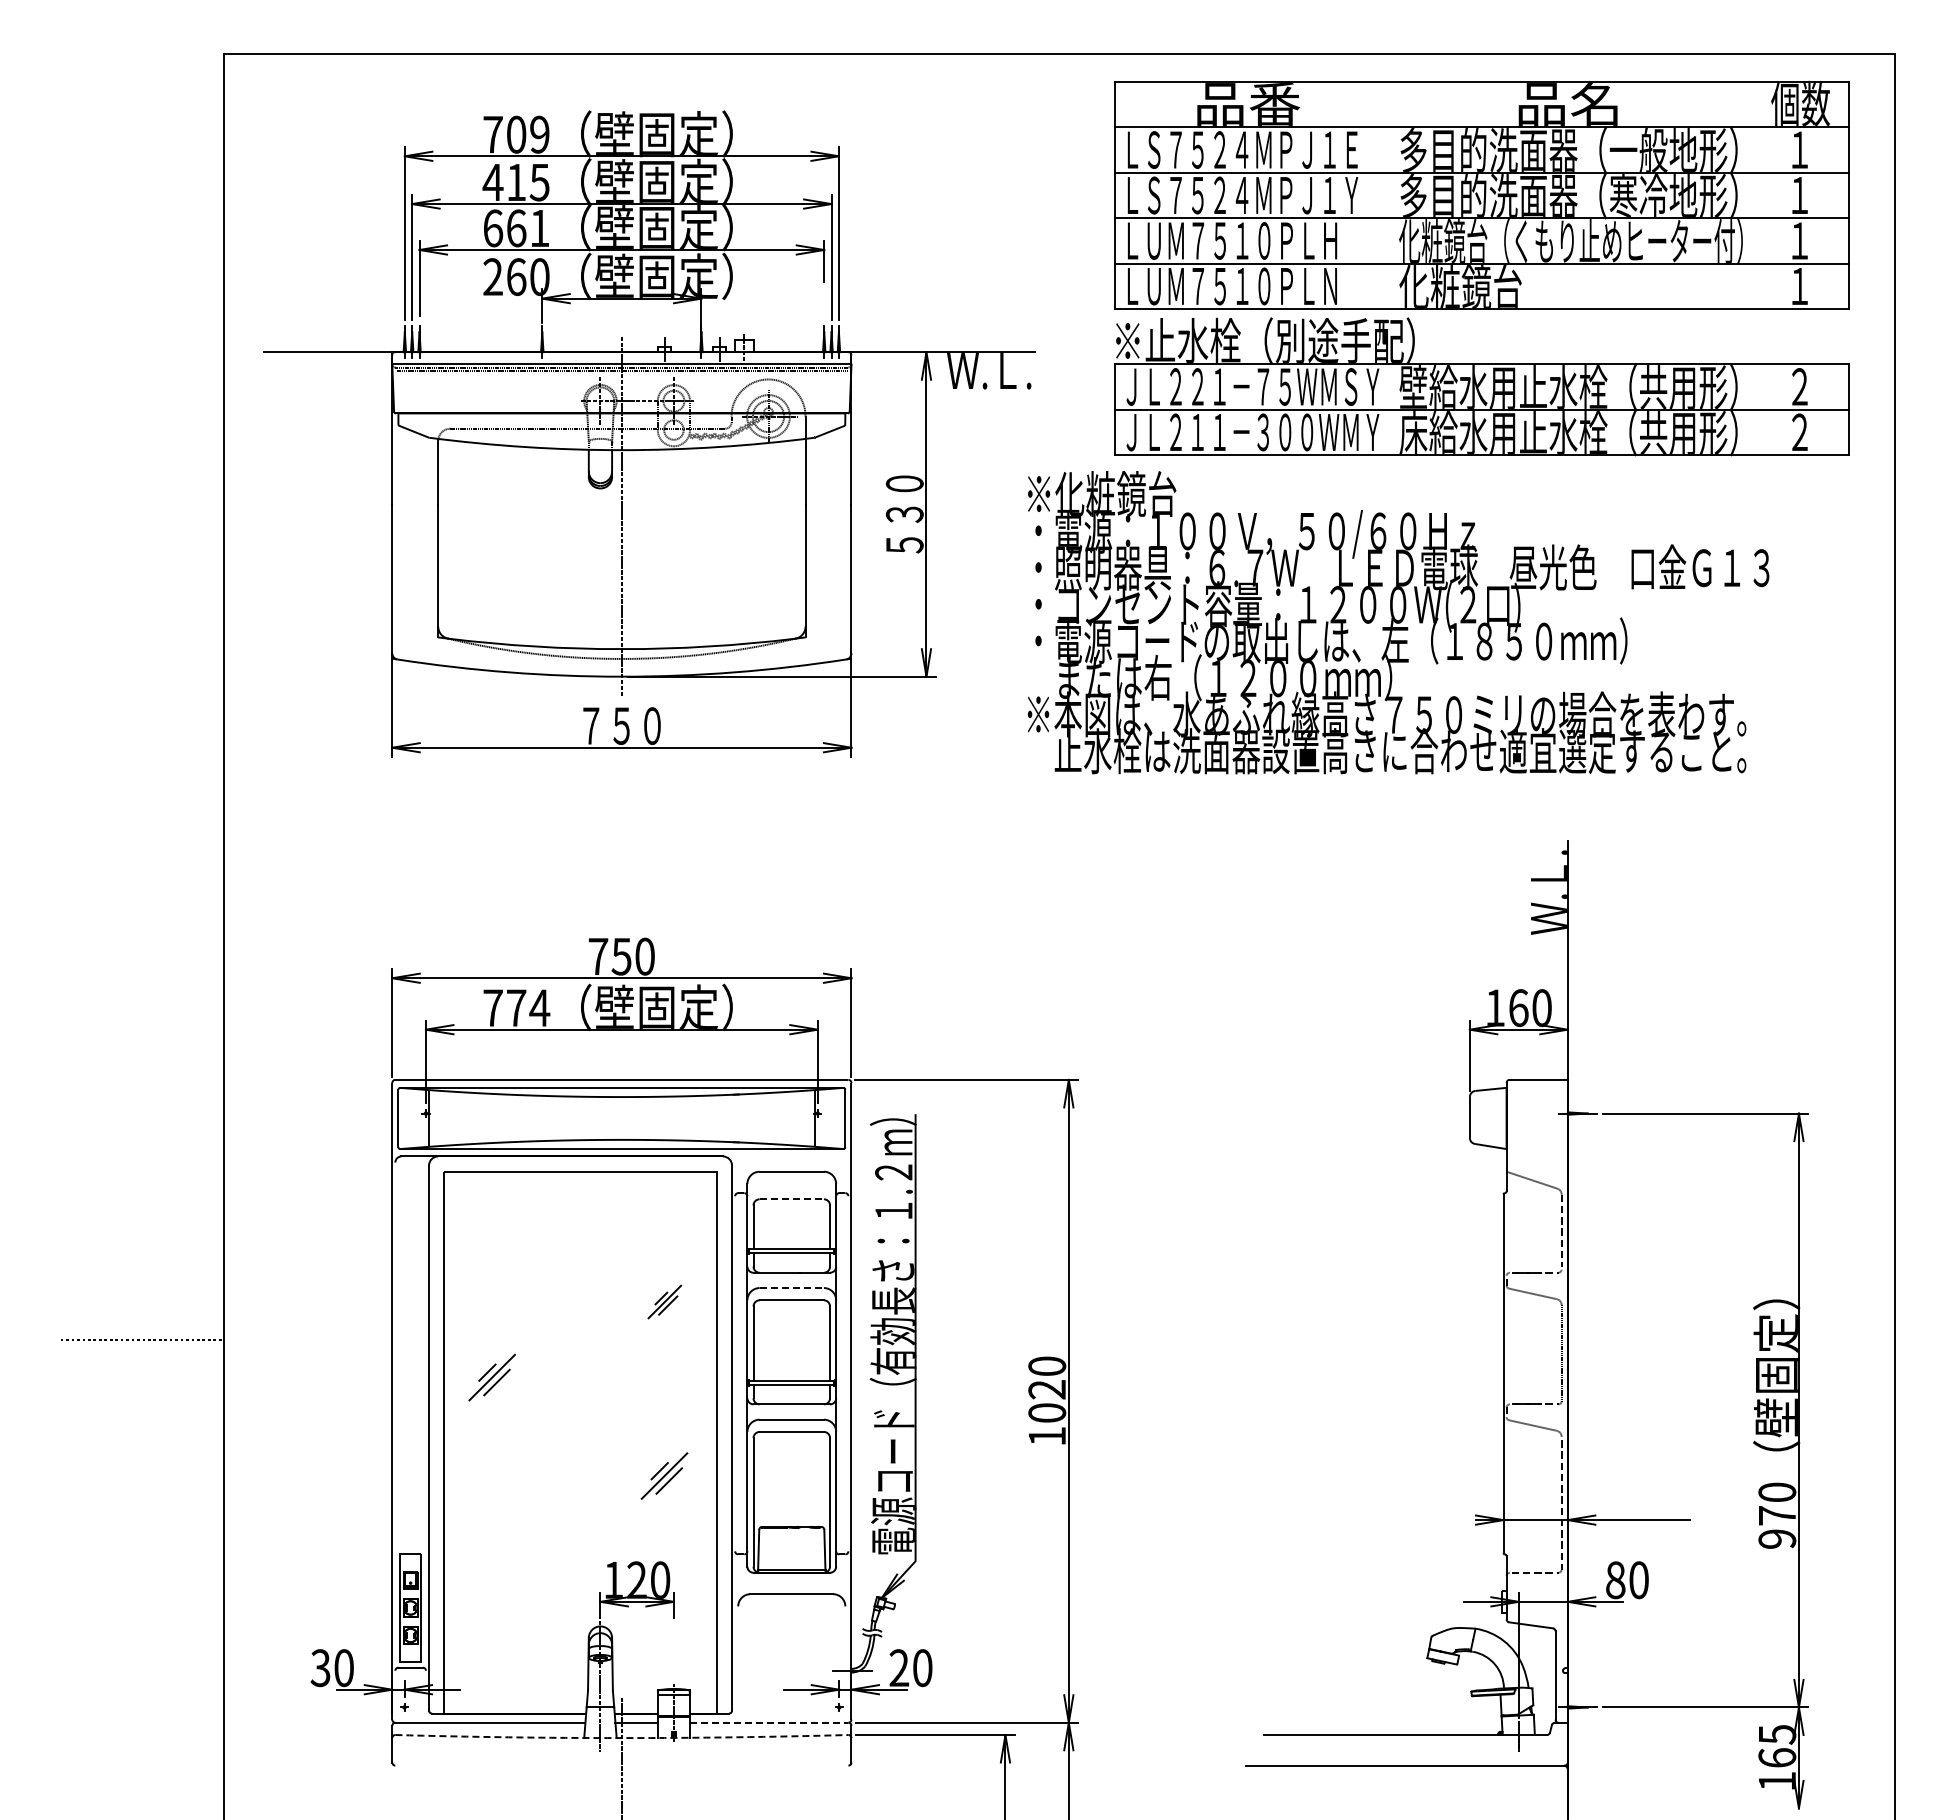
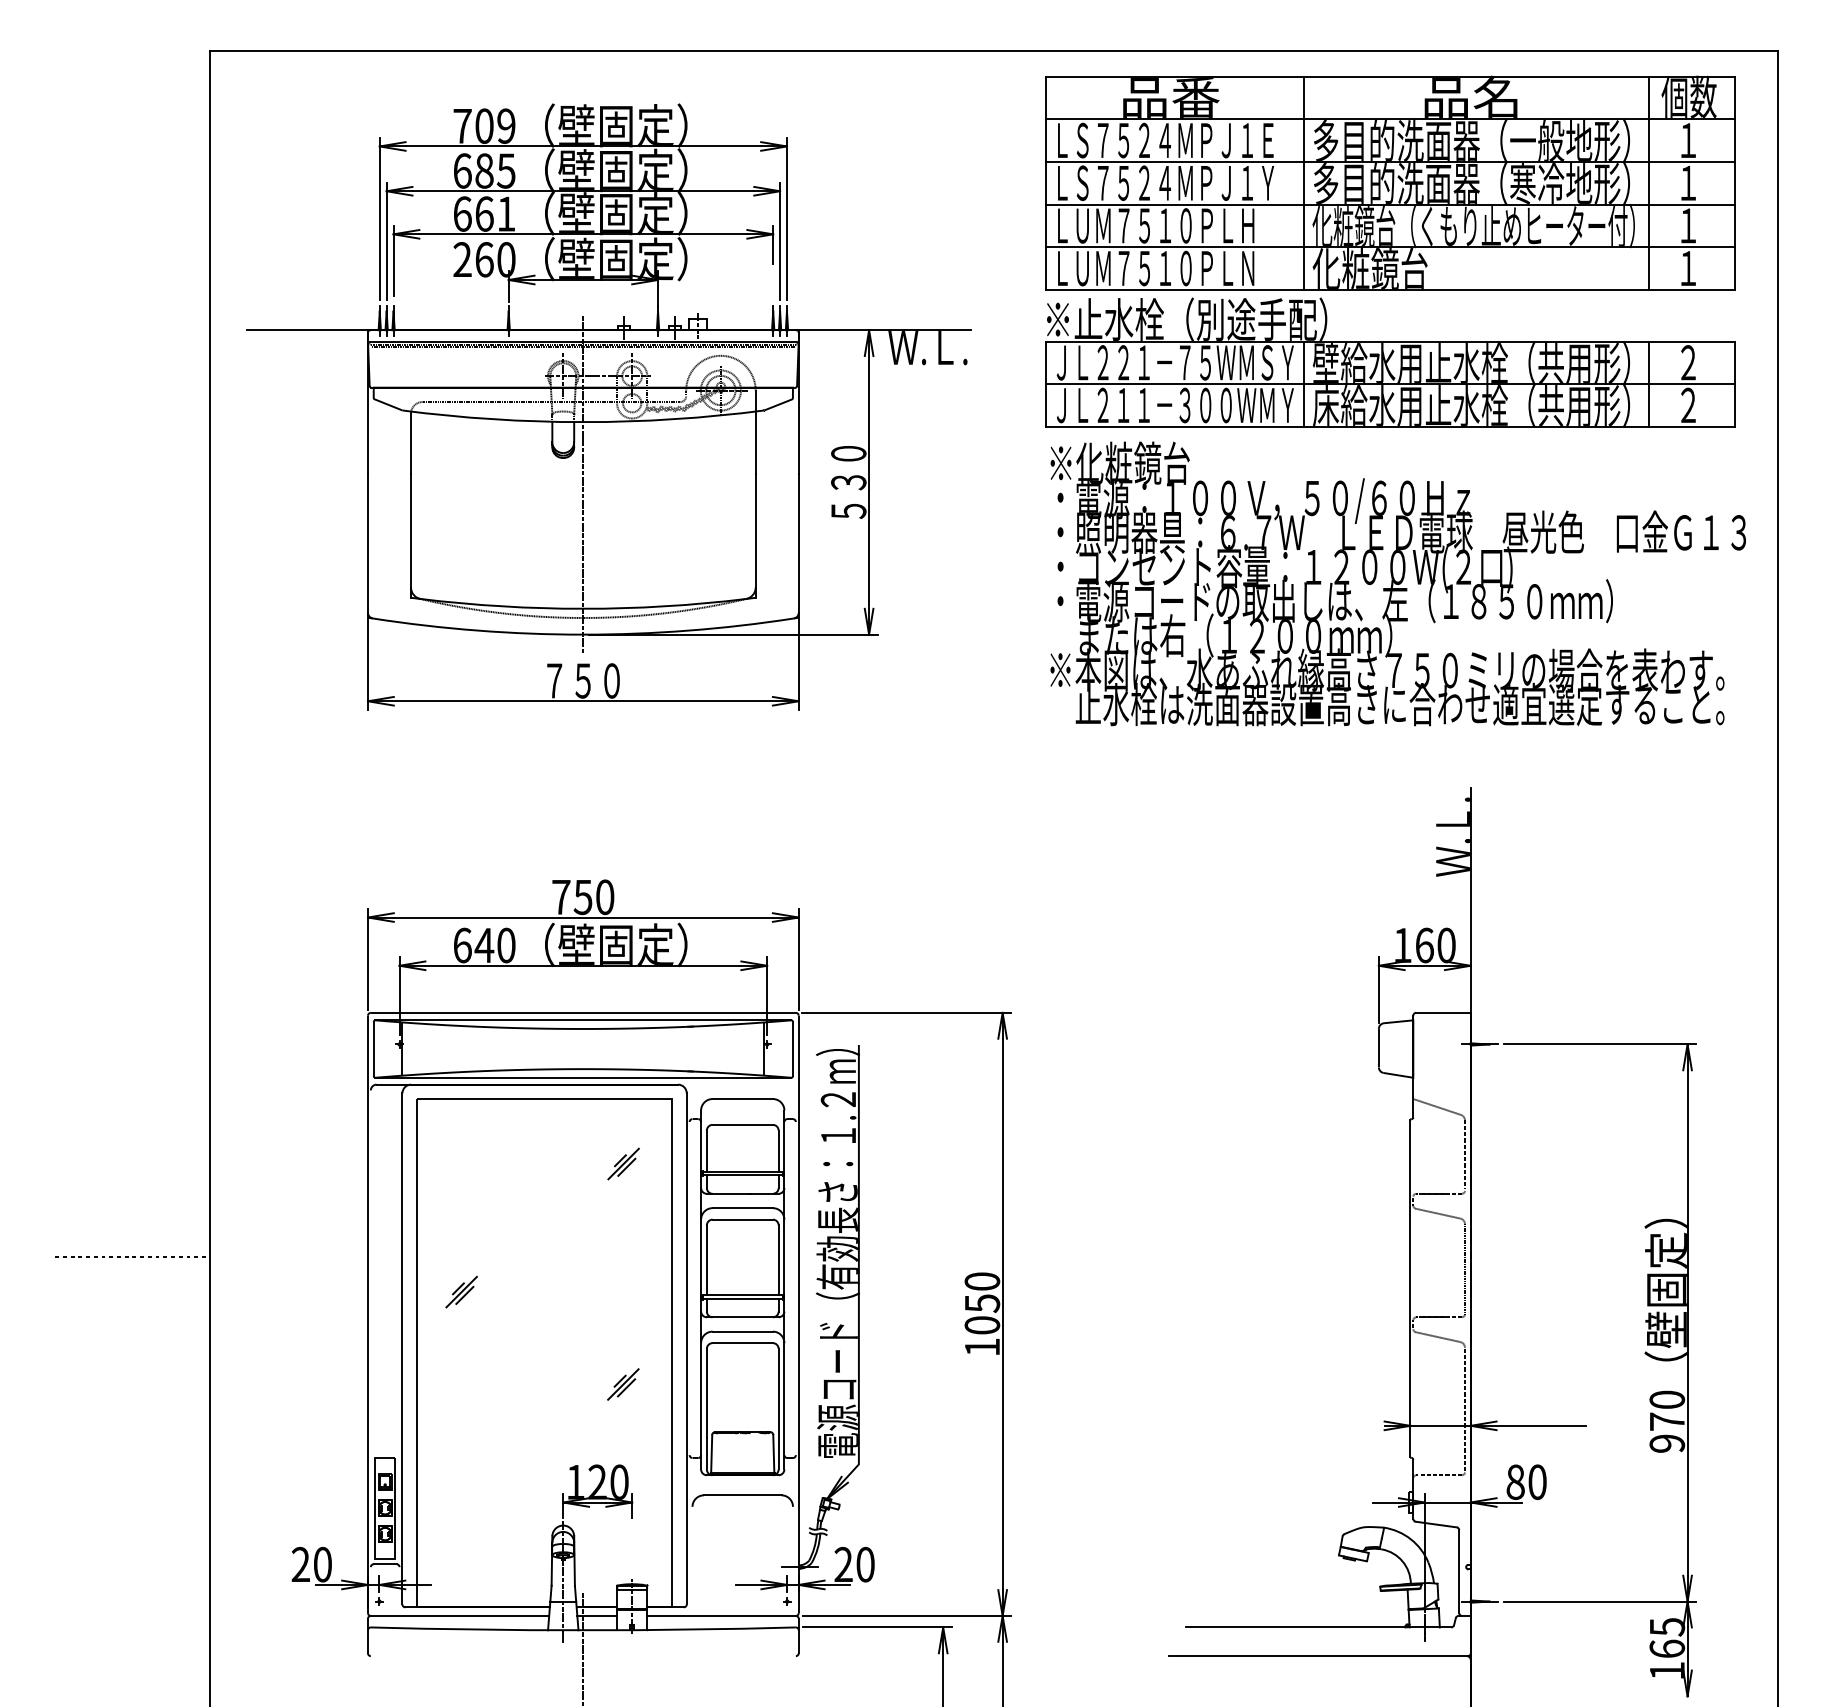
text: (504, 182) -> (473, 171), 415 -> 685
line: (1390, 195) -> (1304, 183), added
line: (1757, 195) -> (1648, 183), added
line: (1390, 409) -> (1304, 383), added
line: (1757, 409) -> (1648, 383), added
text: (1398, 622) -> (1398, 583), moved
text: (516, 1008) -> (484, 945), 774 -> 640
line: (792, 1199) -> (743, 1125), dashed -> solid
line: (792, 1288) -> (743, 1208), dashed -> solid
part: (664, 1301) -> (623, 1163), moved
part: (491, 1377) -> (461, 1292), size x0.71
text: (1047, 1389) -> (982, 1303), 1020 -> 1050
part: (664, 1475) -> (623, 1383), size x0.71
text: (320, 1668) -> (300, 1565), 30 -> 20
line: (769, 1722) -> (721, 1615), dashed -> solid
arc: (621, 1738) -> (583, 1630), dashed -> solid

